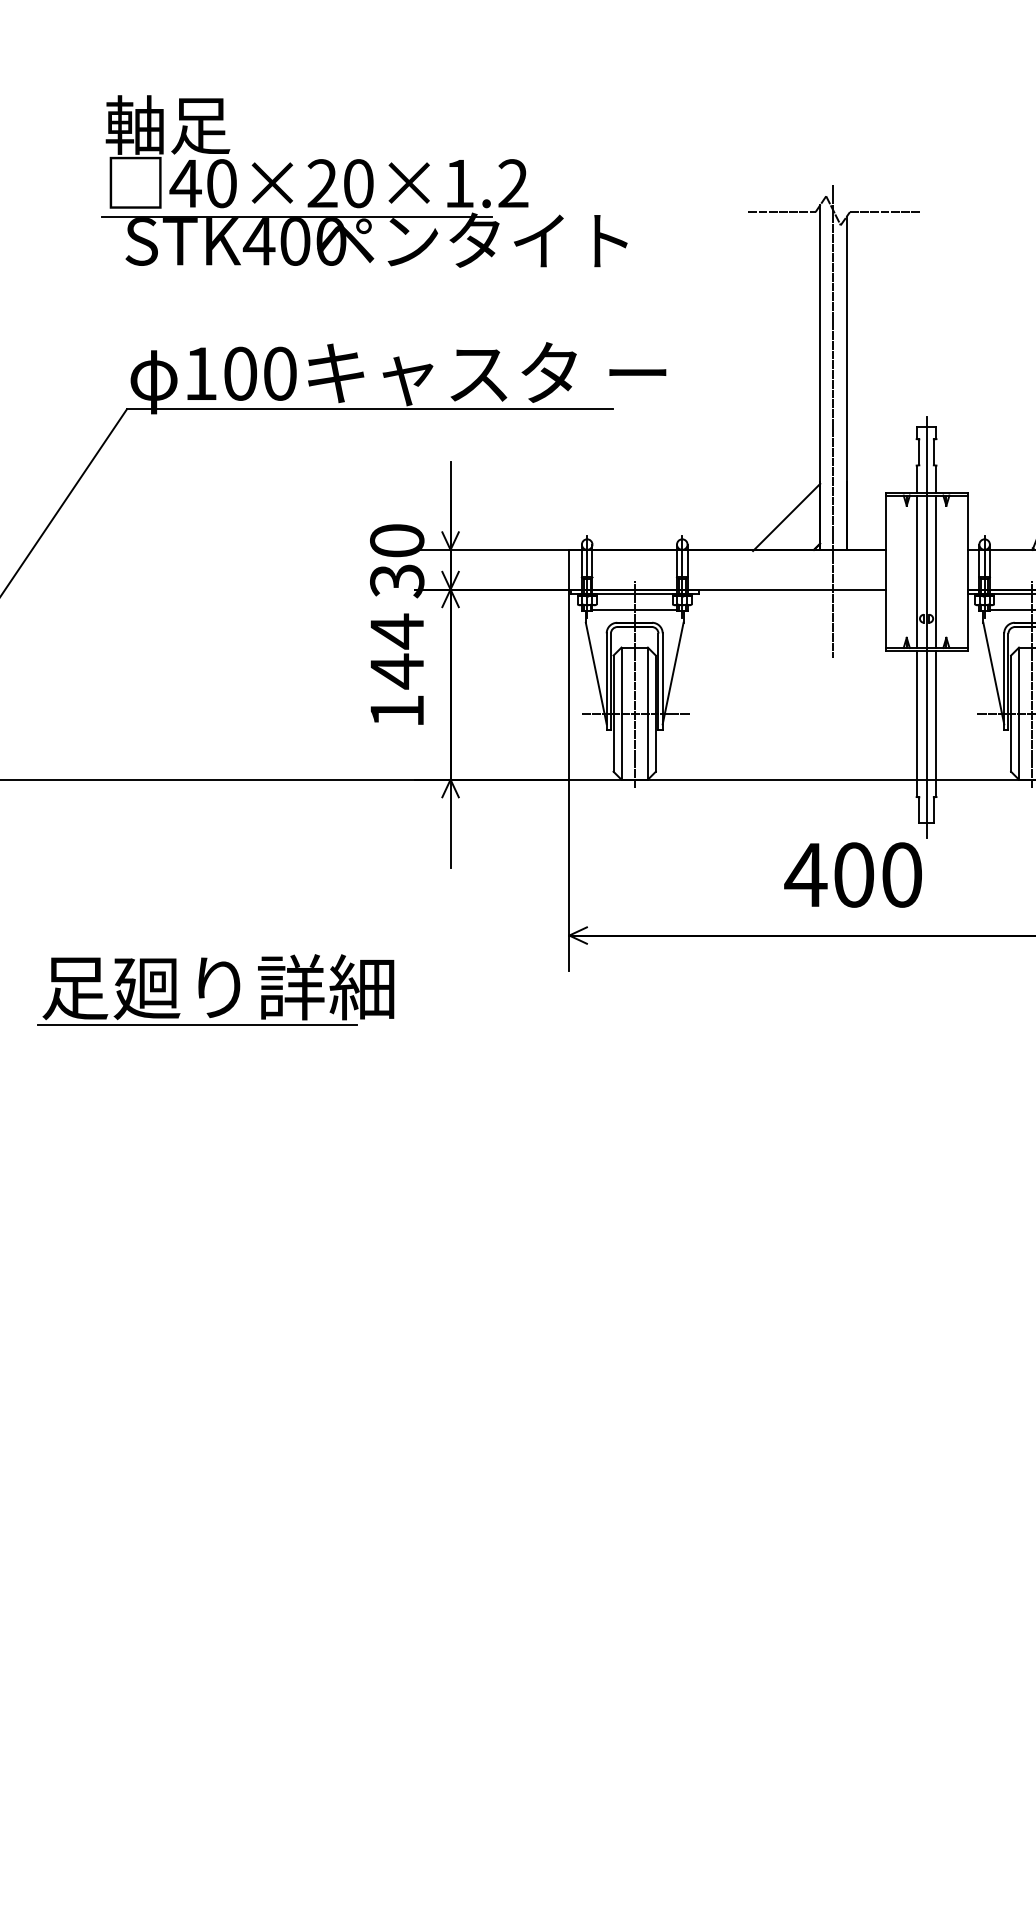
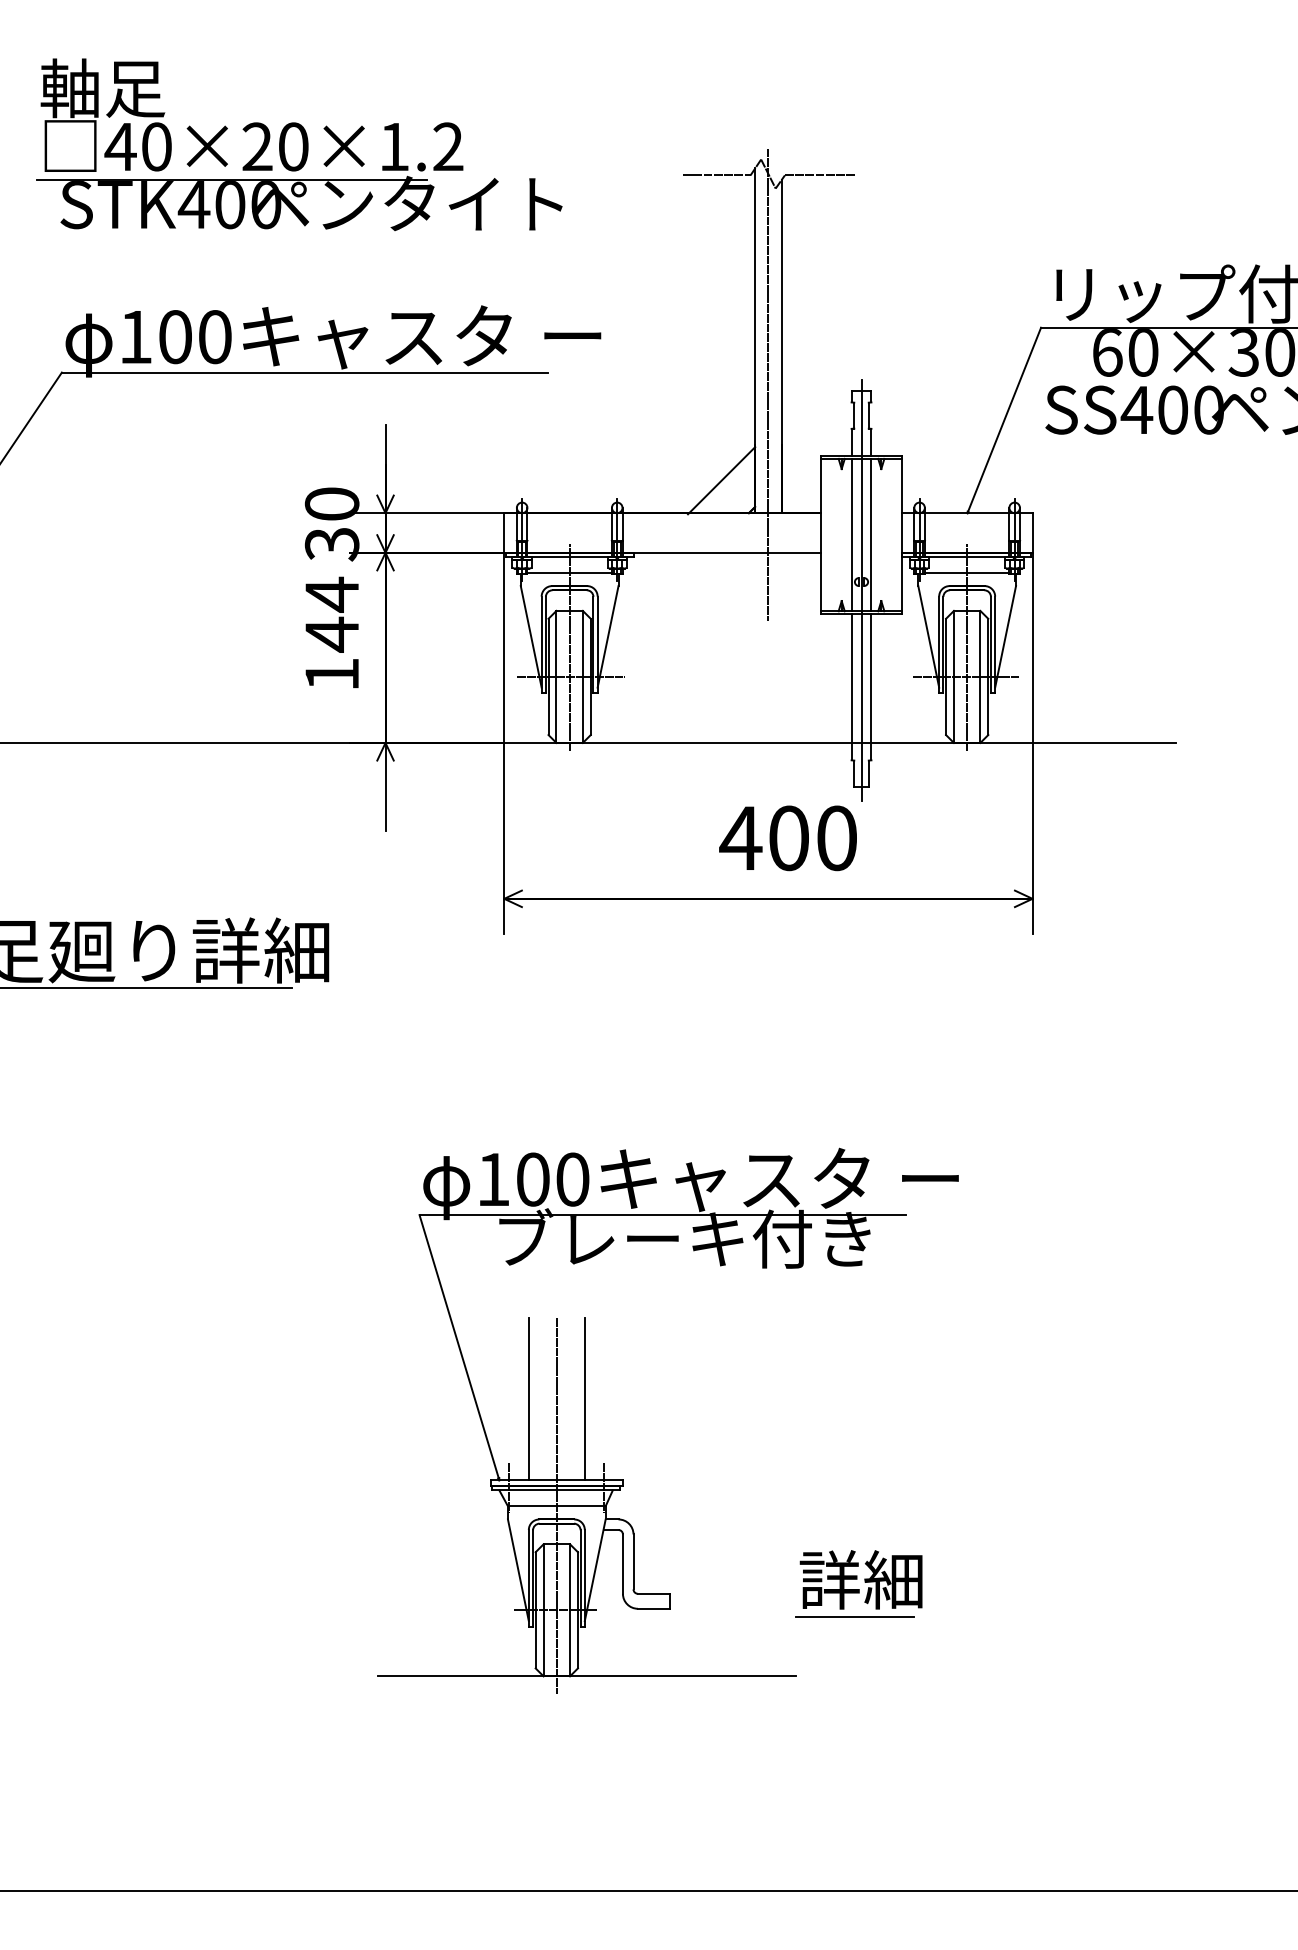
part: (688, 1516) -> (623, 1479), added

